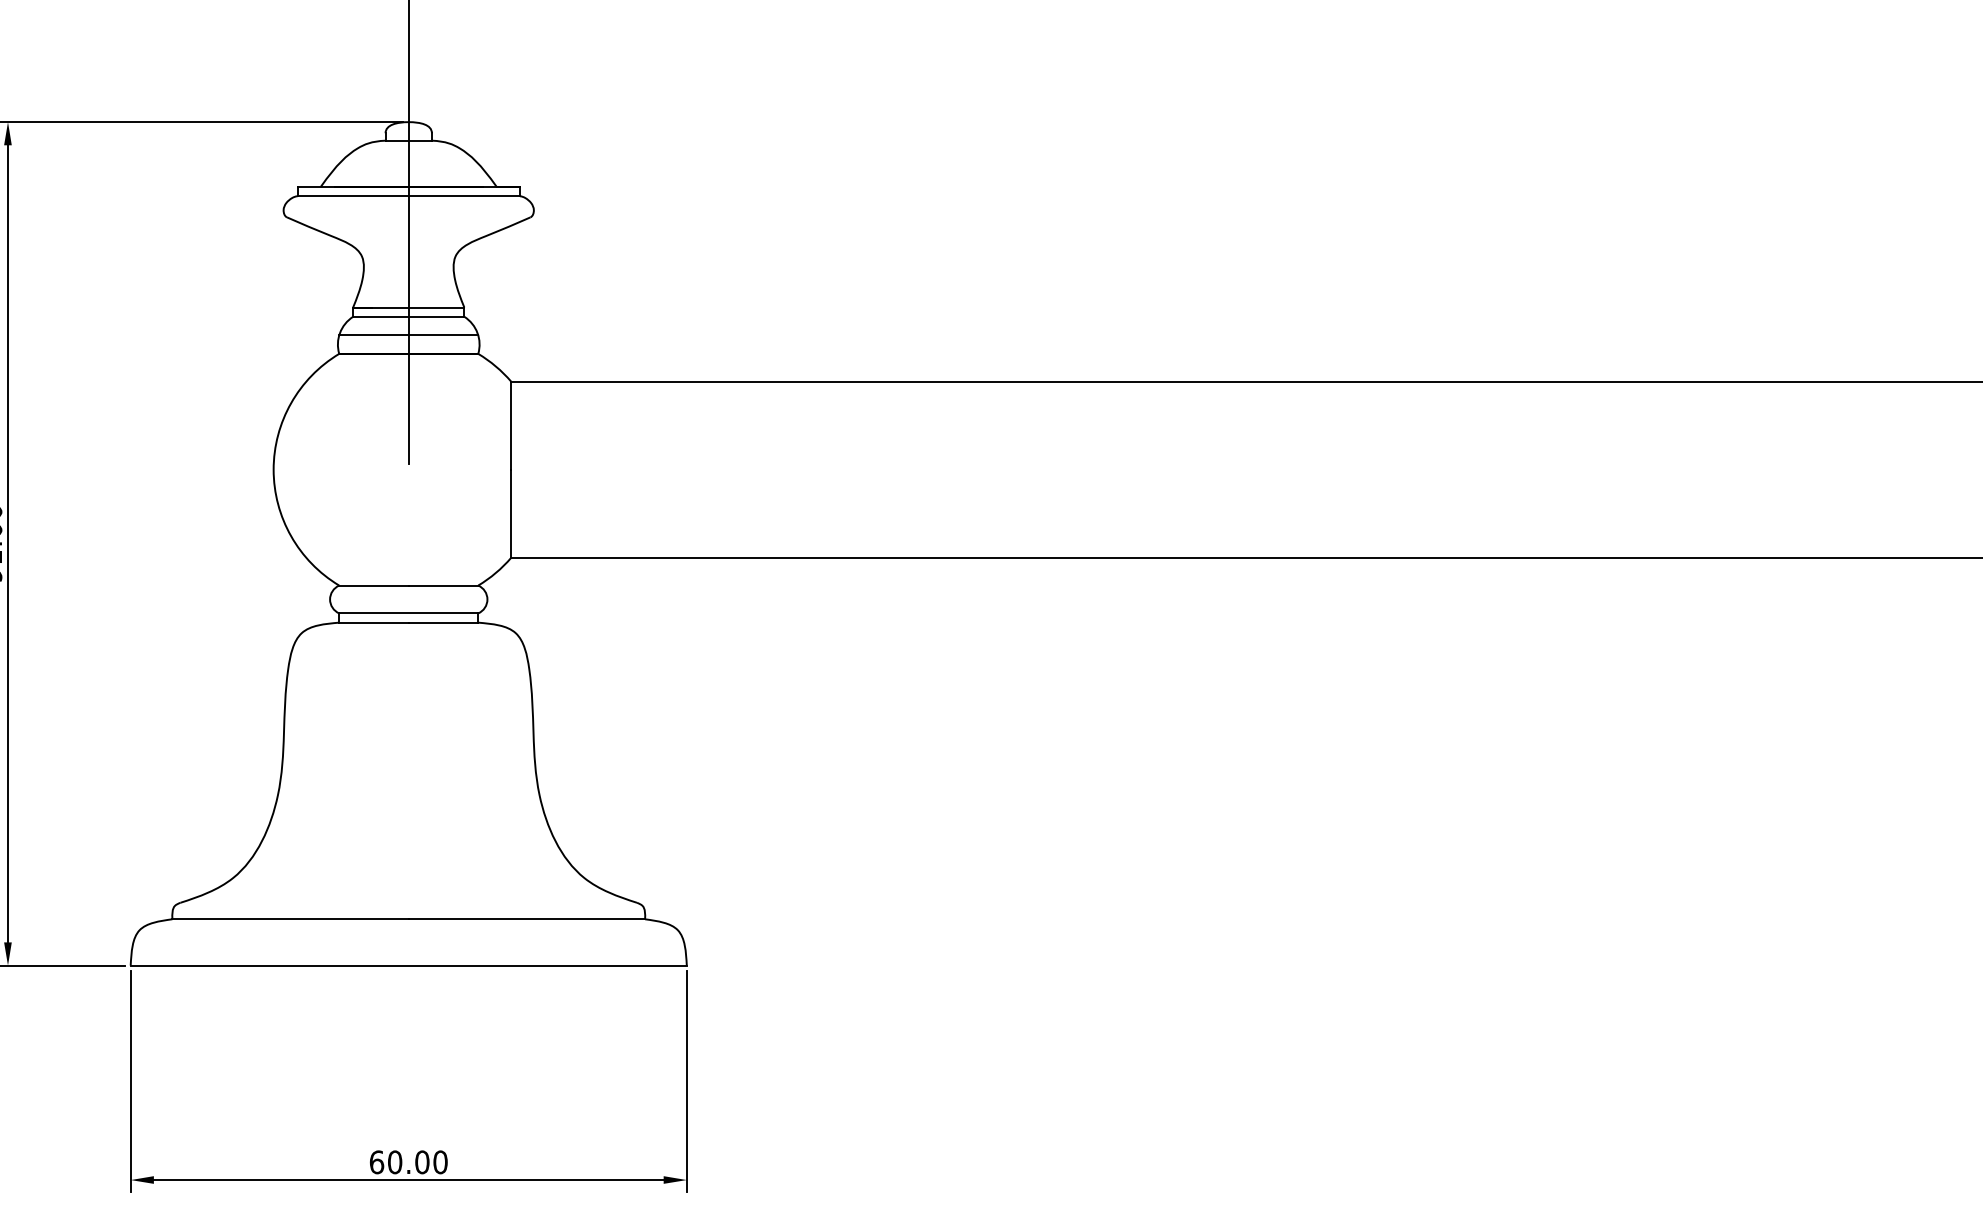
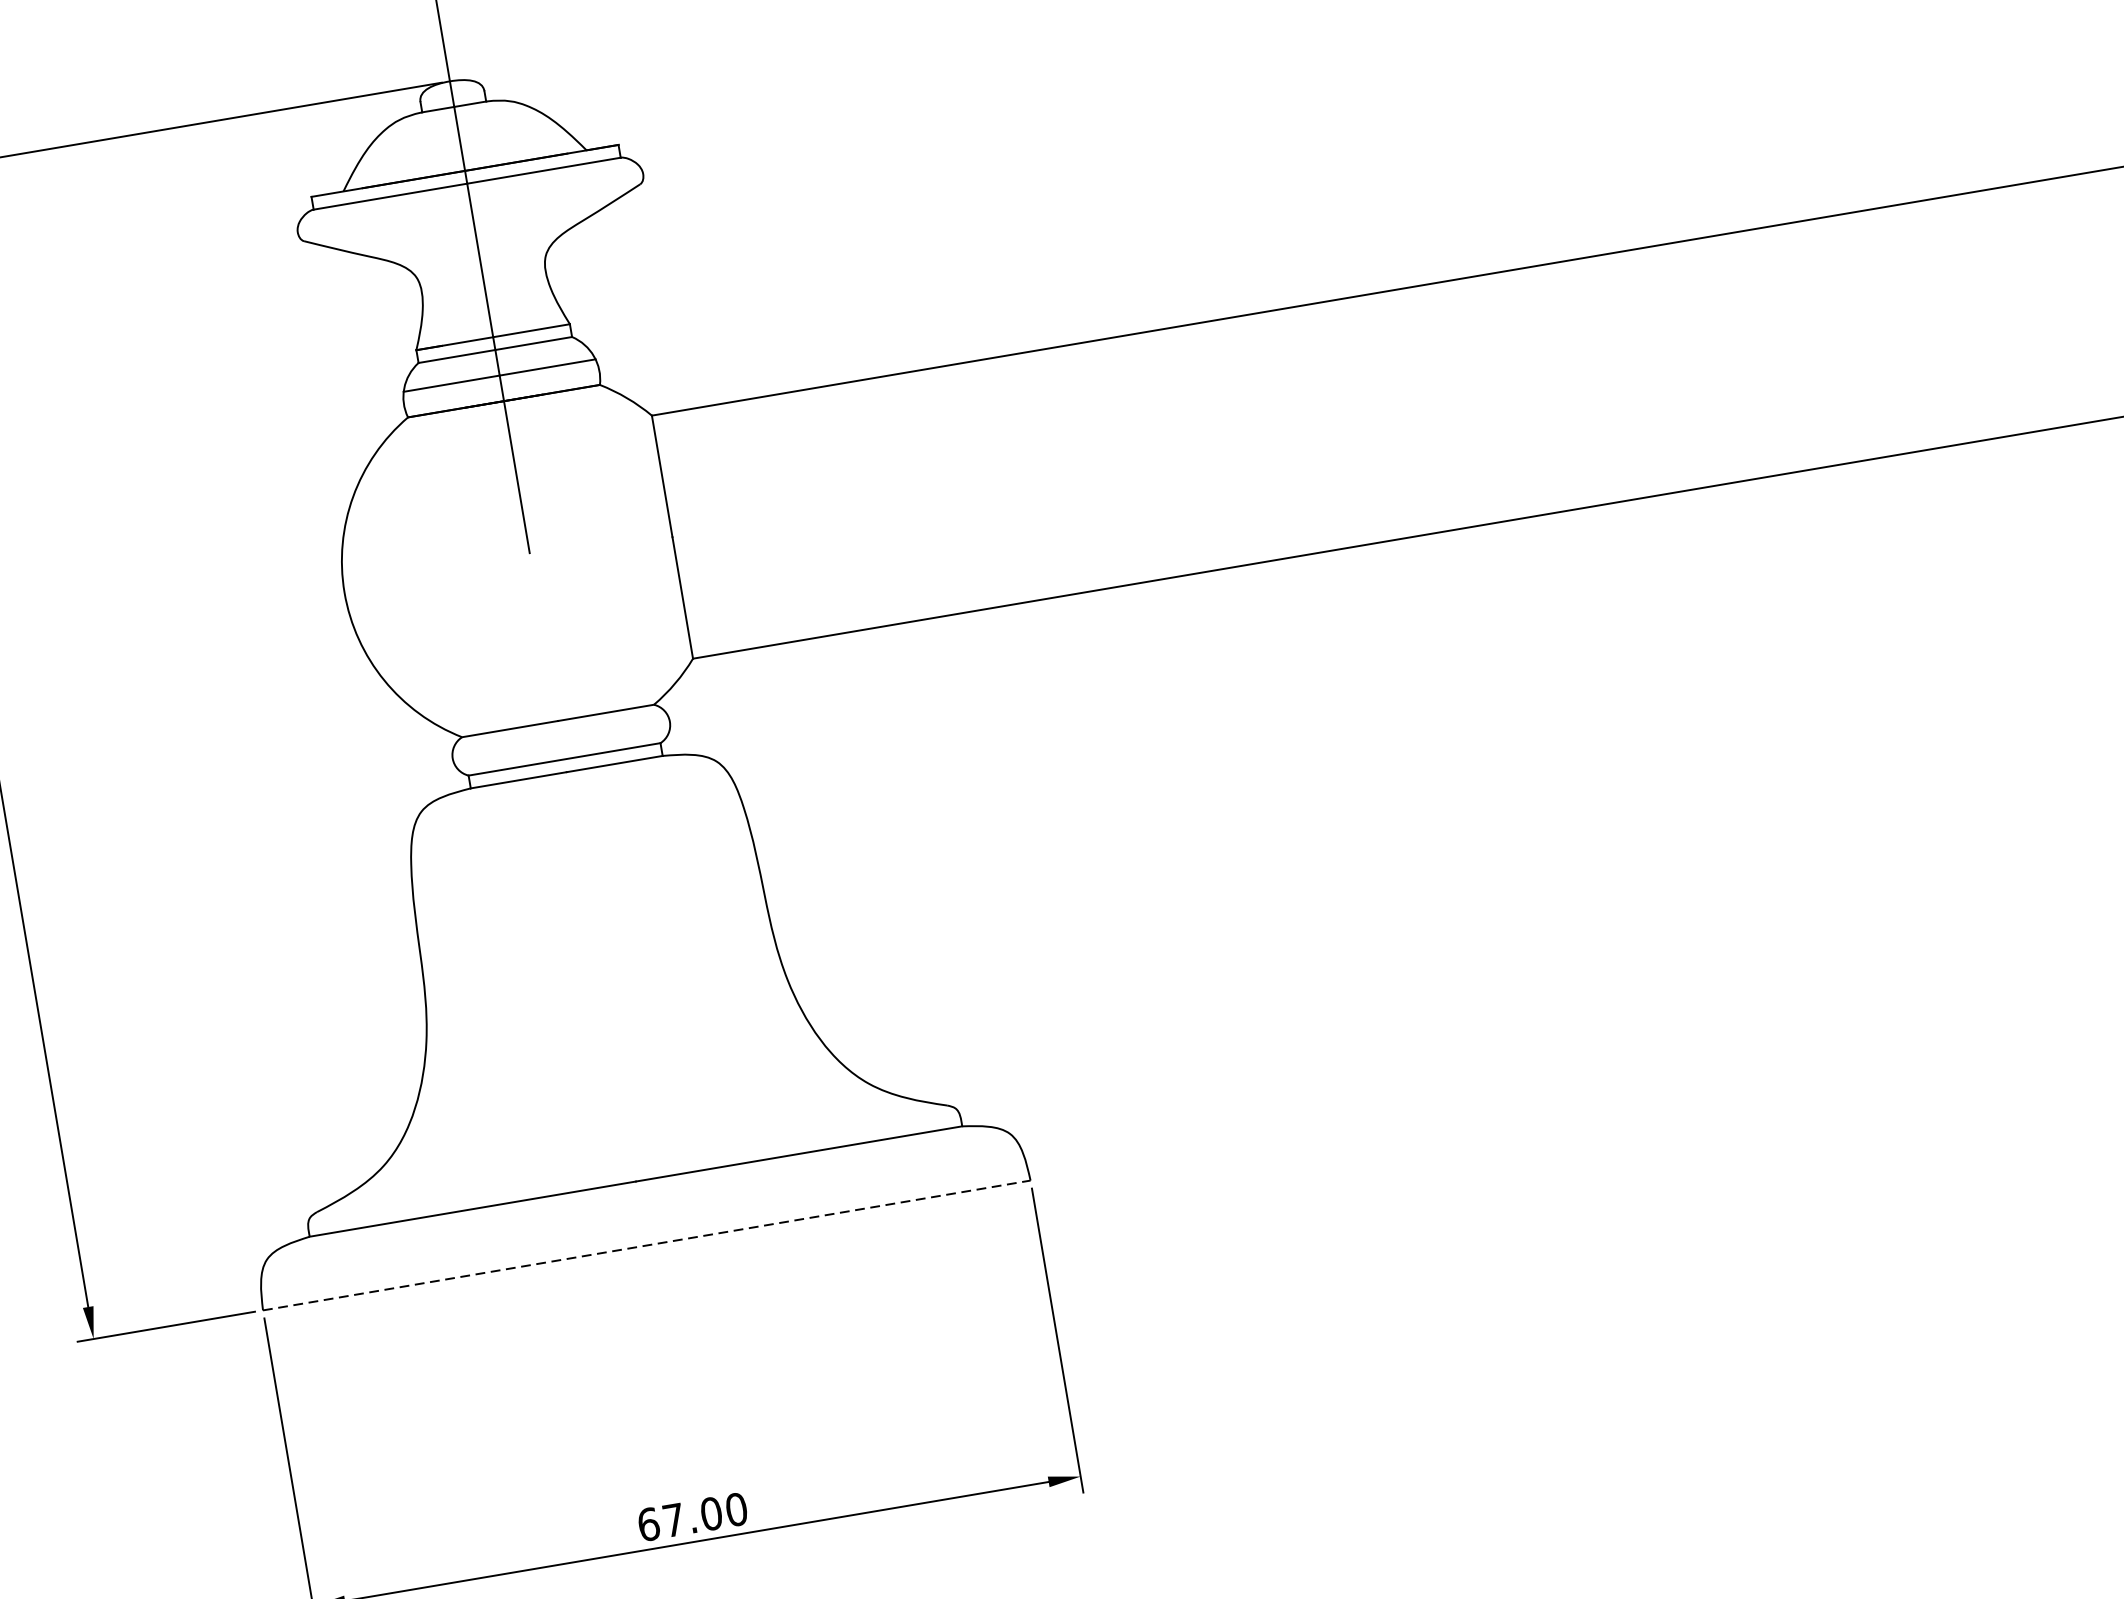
line: (409, 965) -> (647, 1245), solid -> dashed
text: (395, 1162) -> (674, 1520), 60.00 -> 67.00

